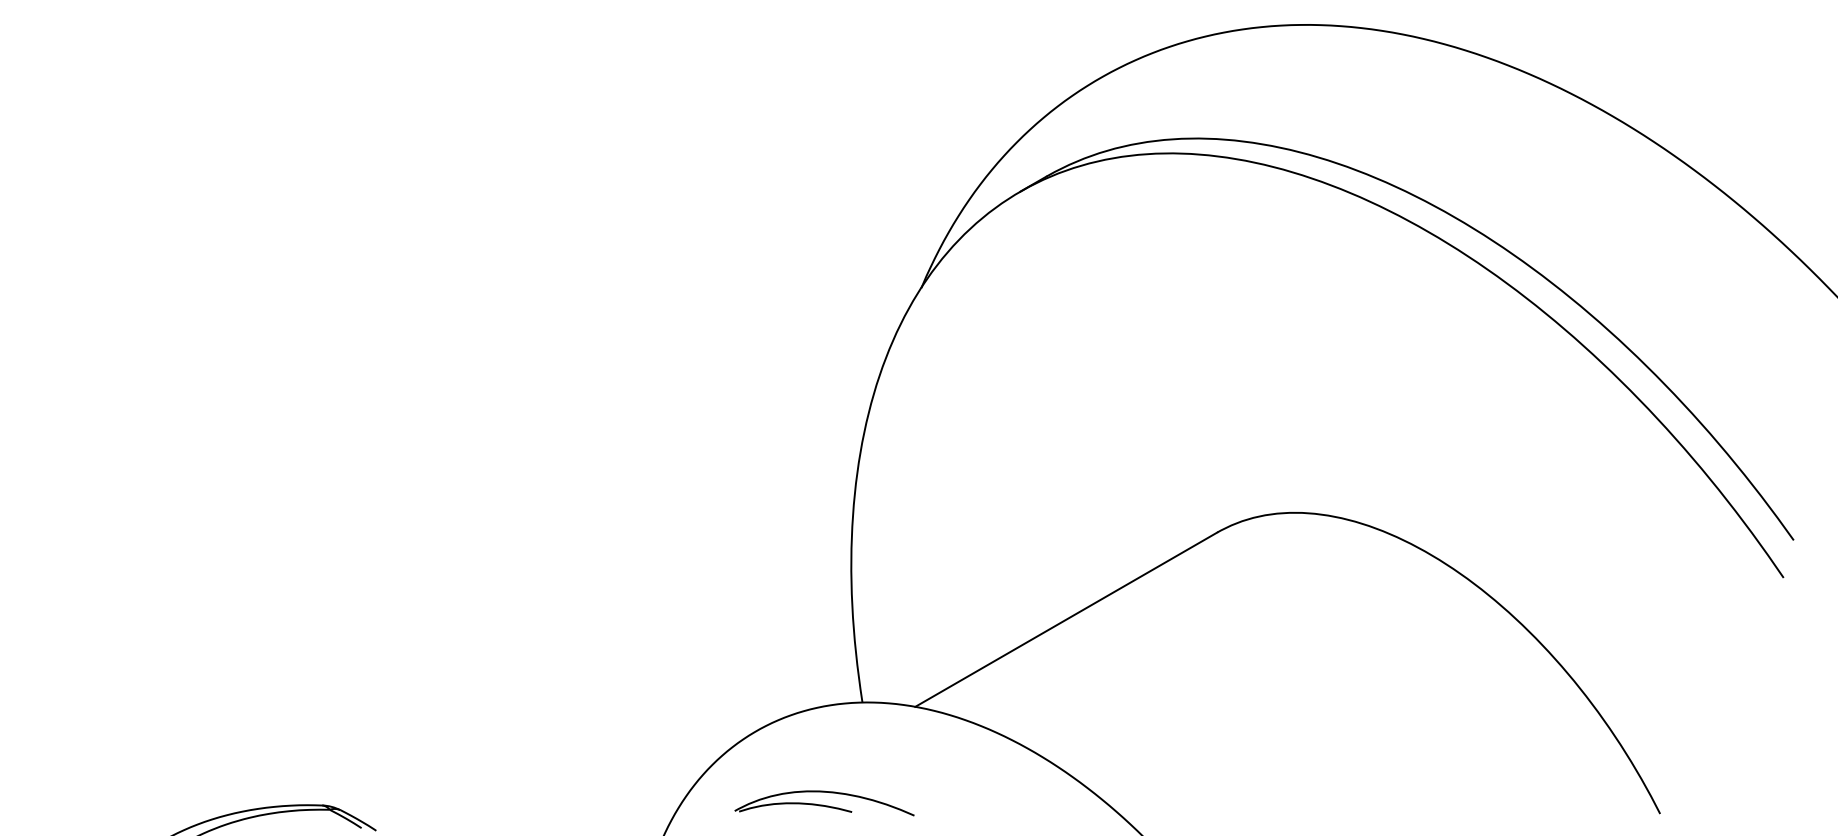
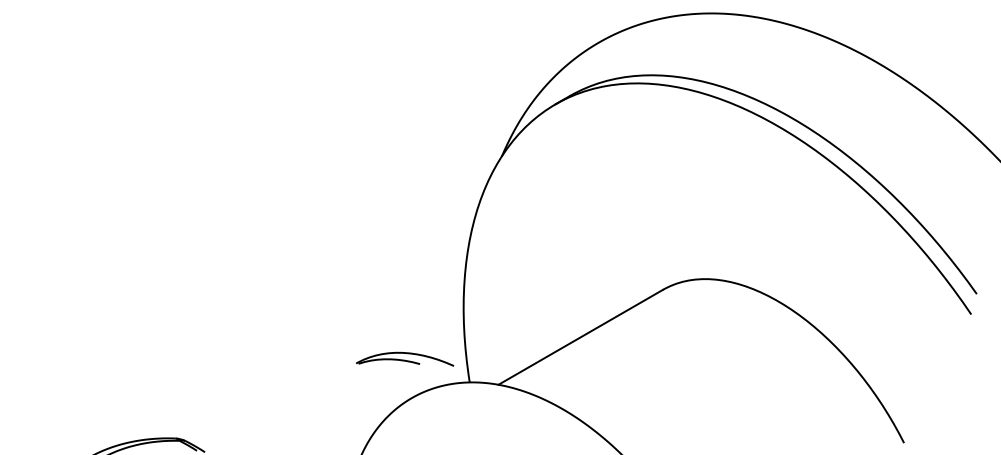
part: (825, 801) -> (405, 358), moved

